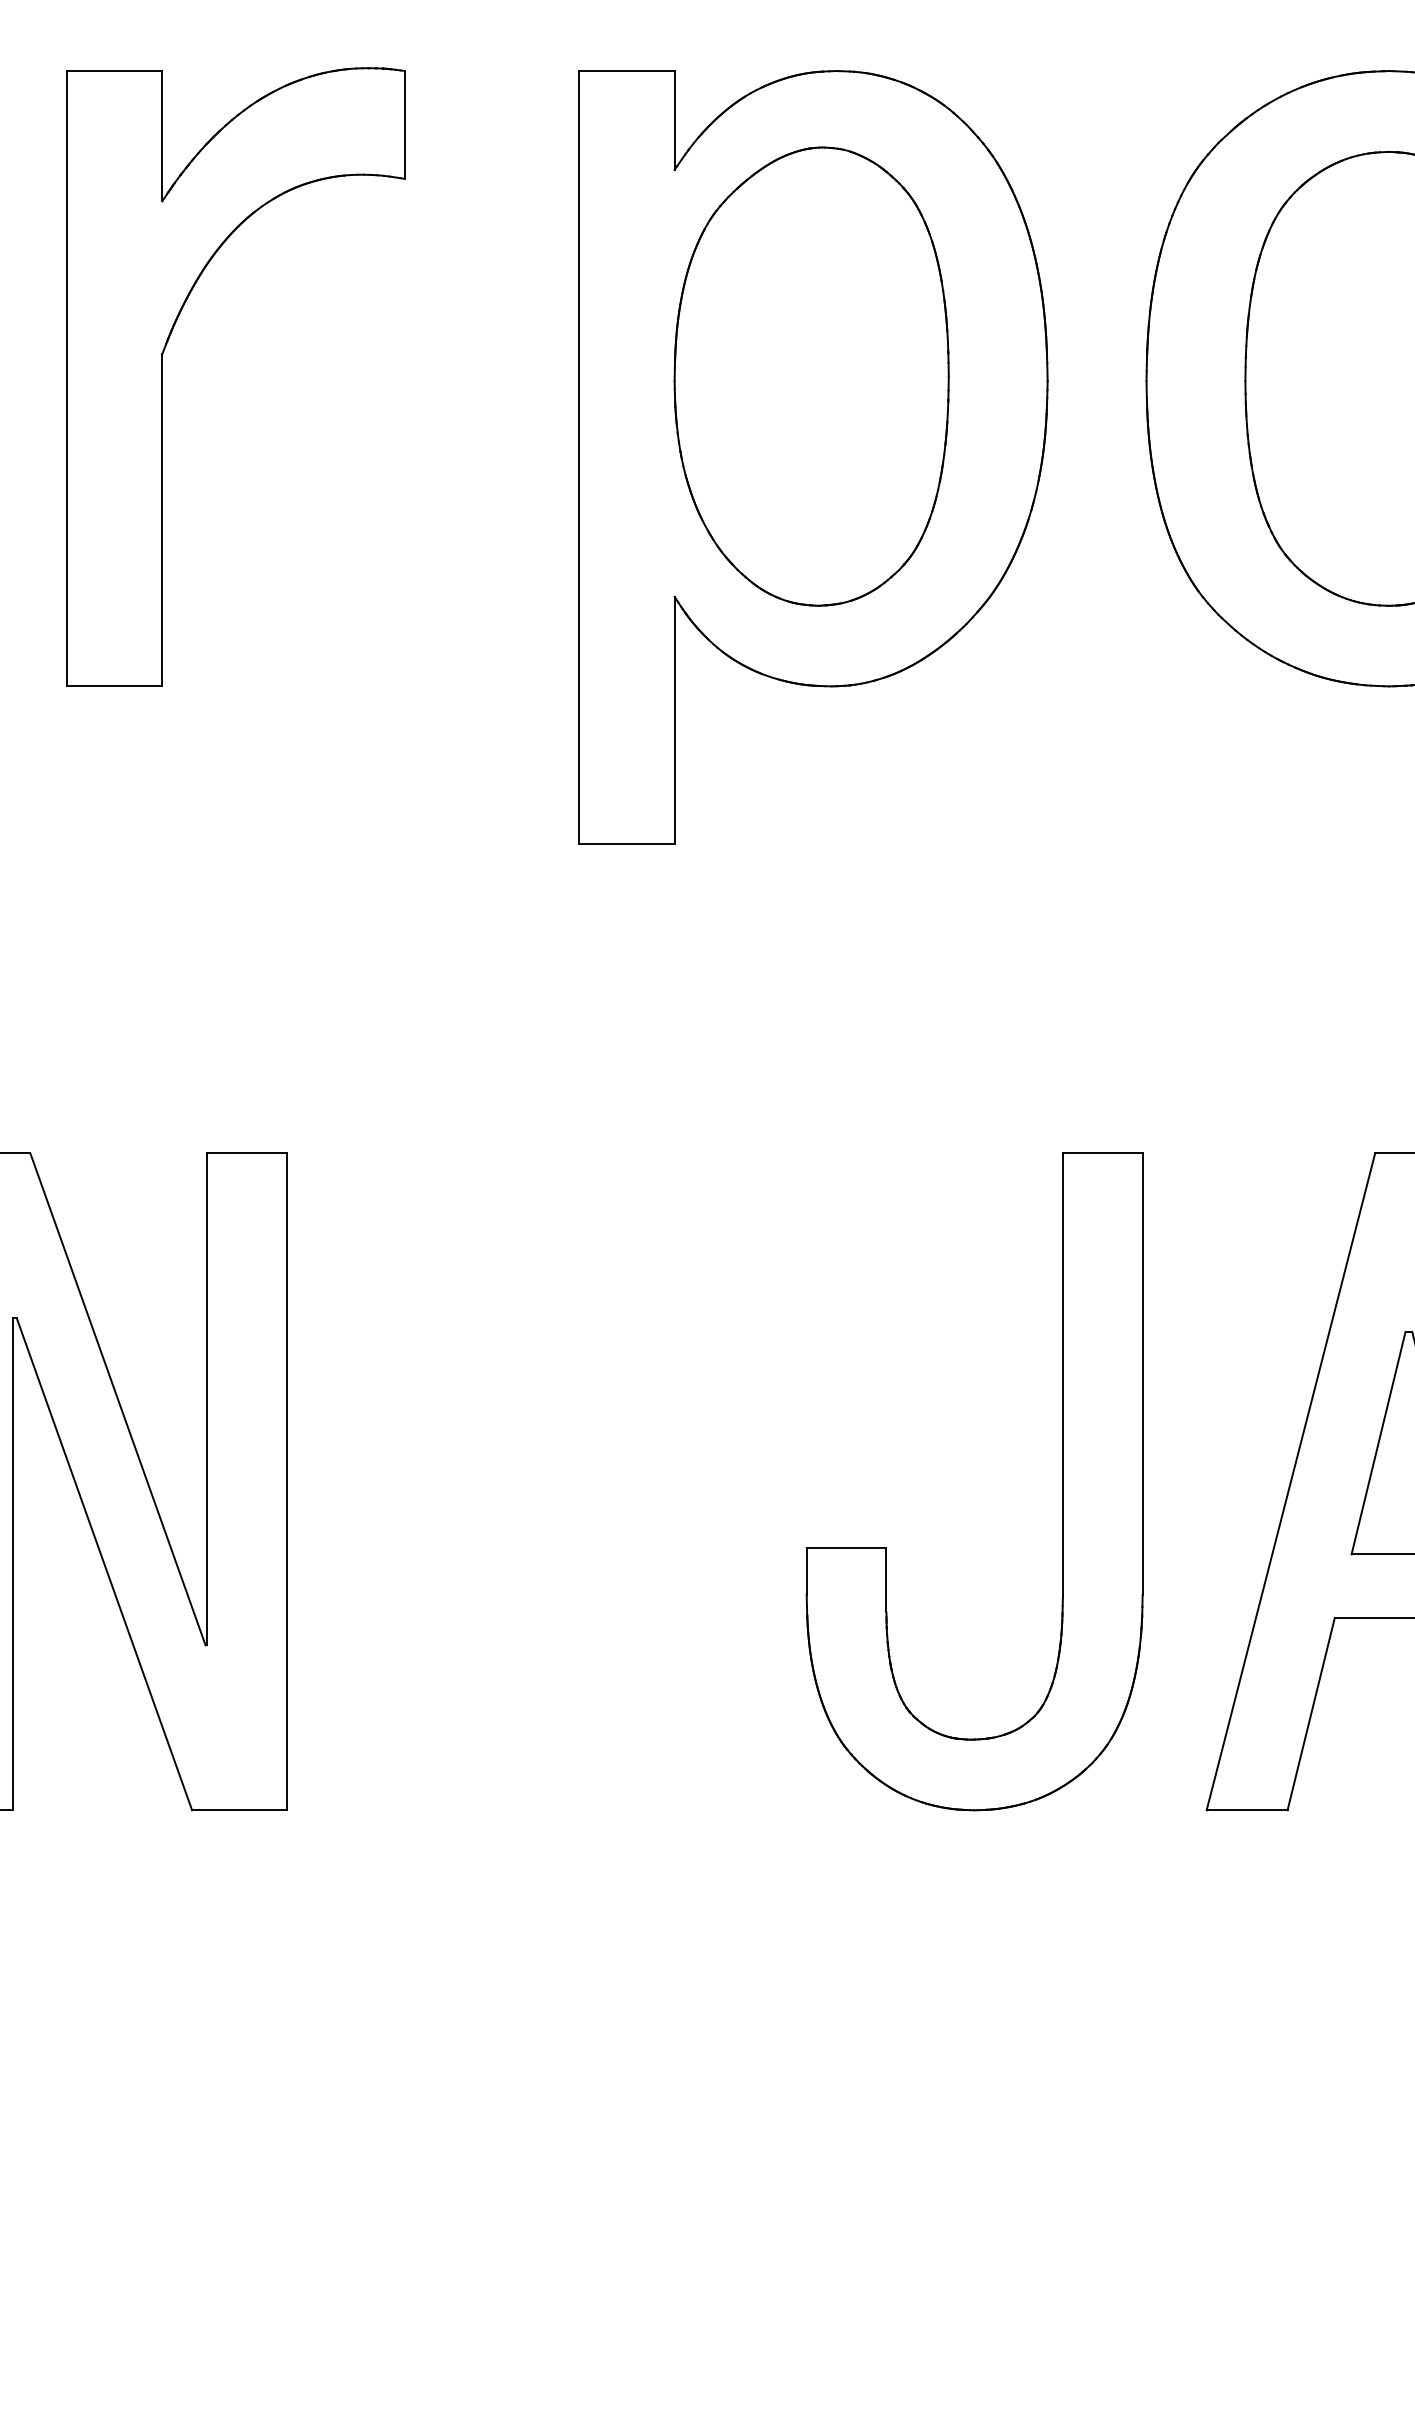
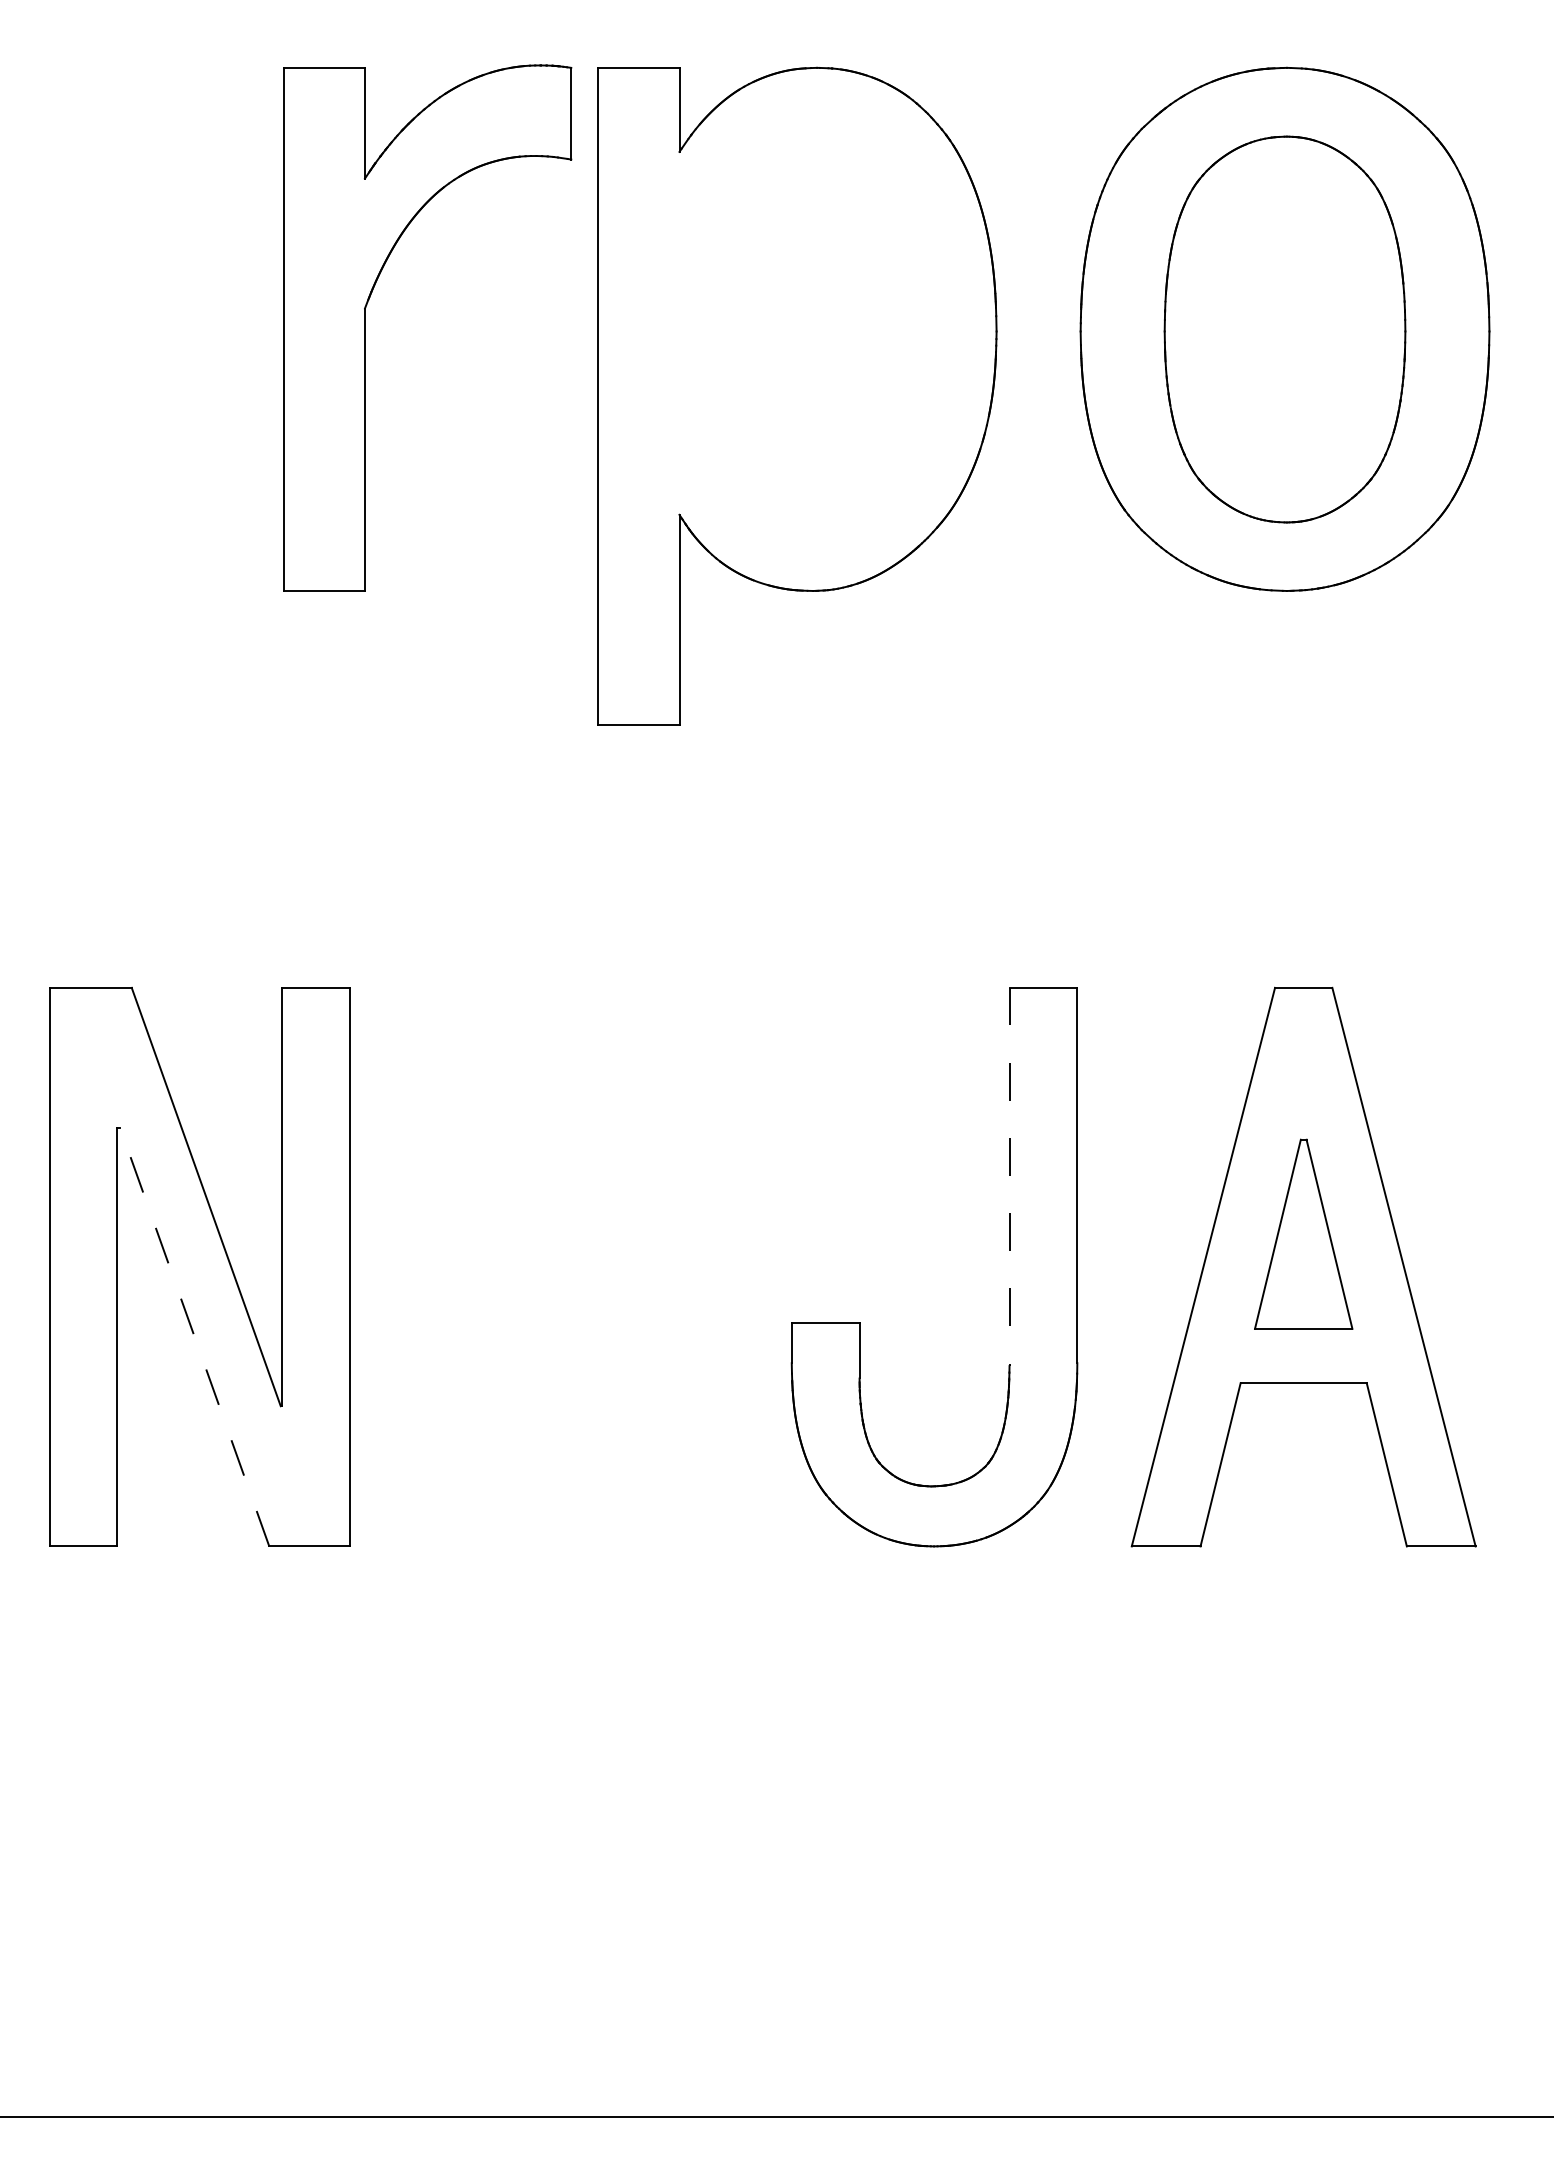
part: (162, 376) -> (365, 327), moved
part: (811, 376) -> (795, 327), removed
line: (1062, 1376) -> (1009, 1177), solid -> dashed
line: (104, 1564) -> (194, 1337), solid -> dashed

